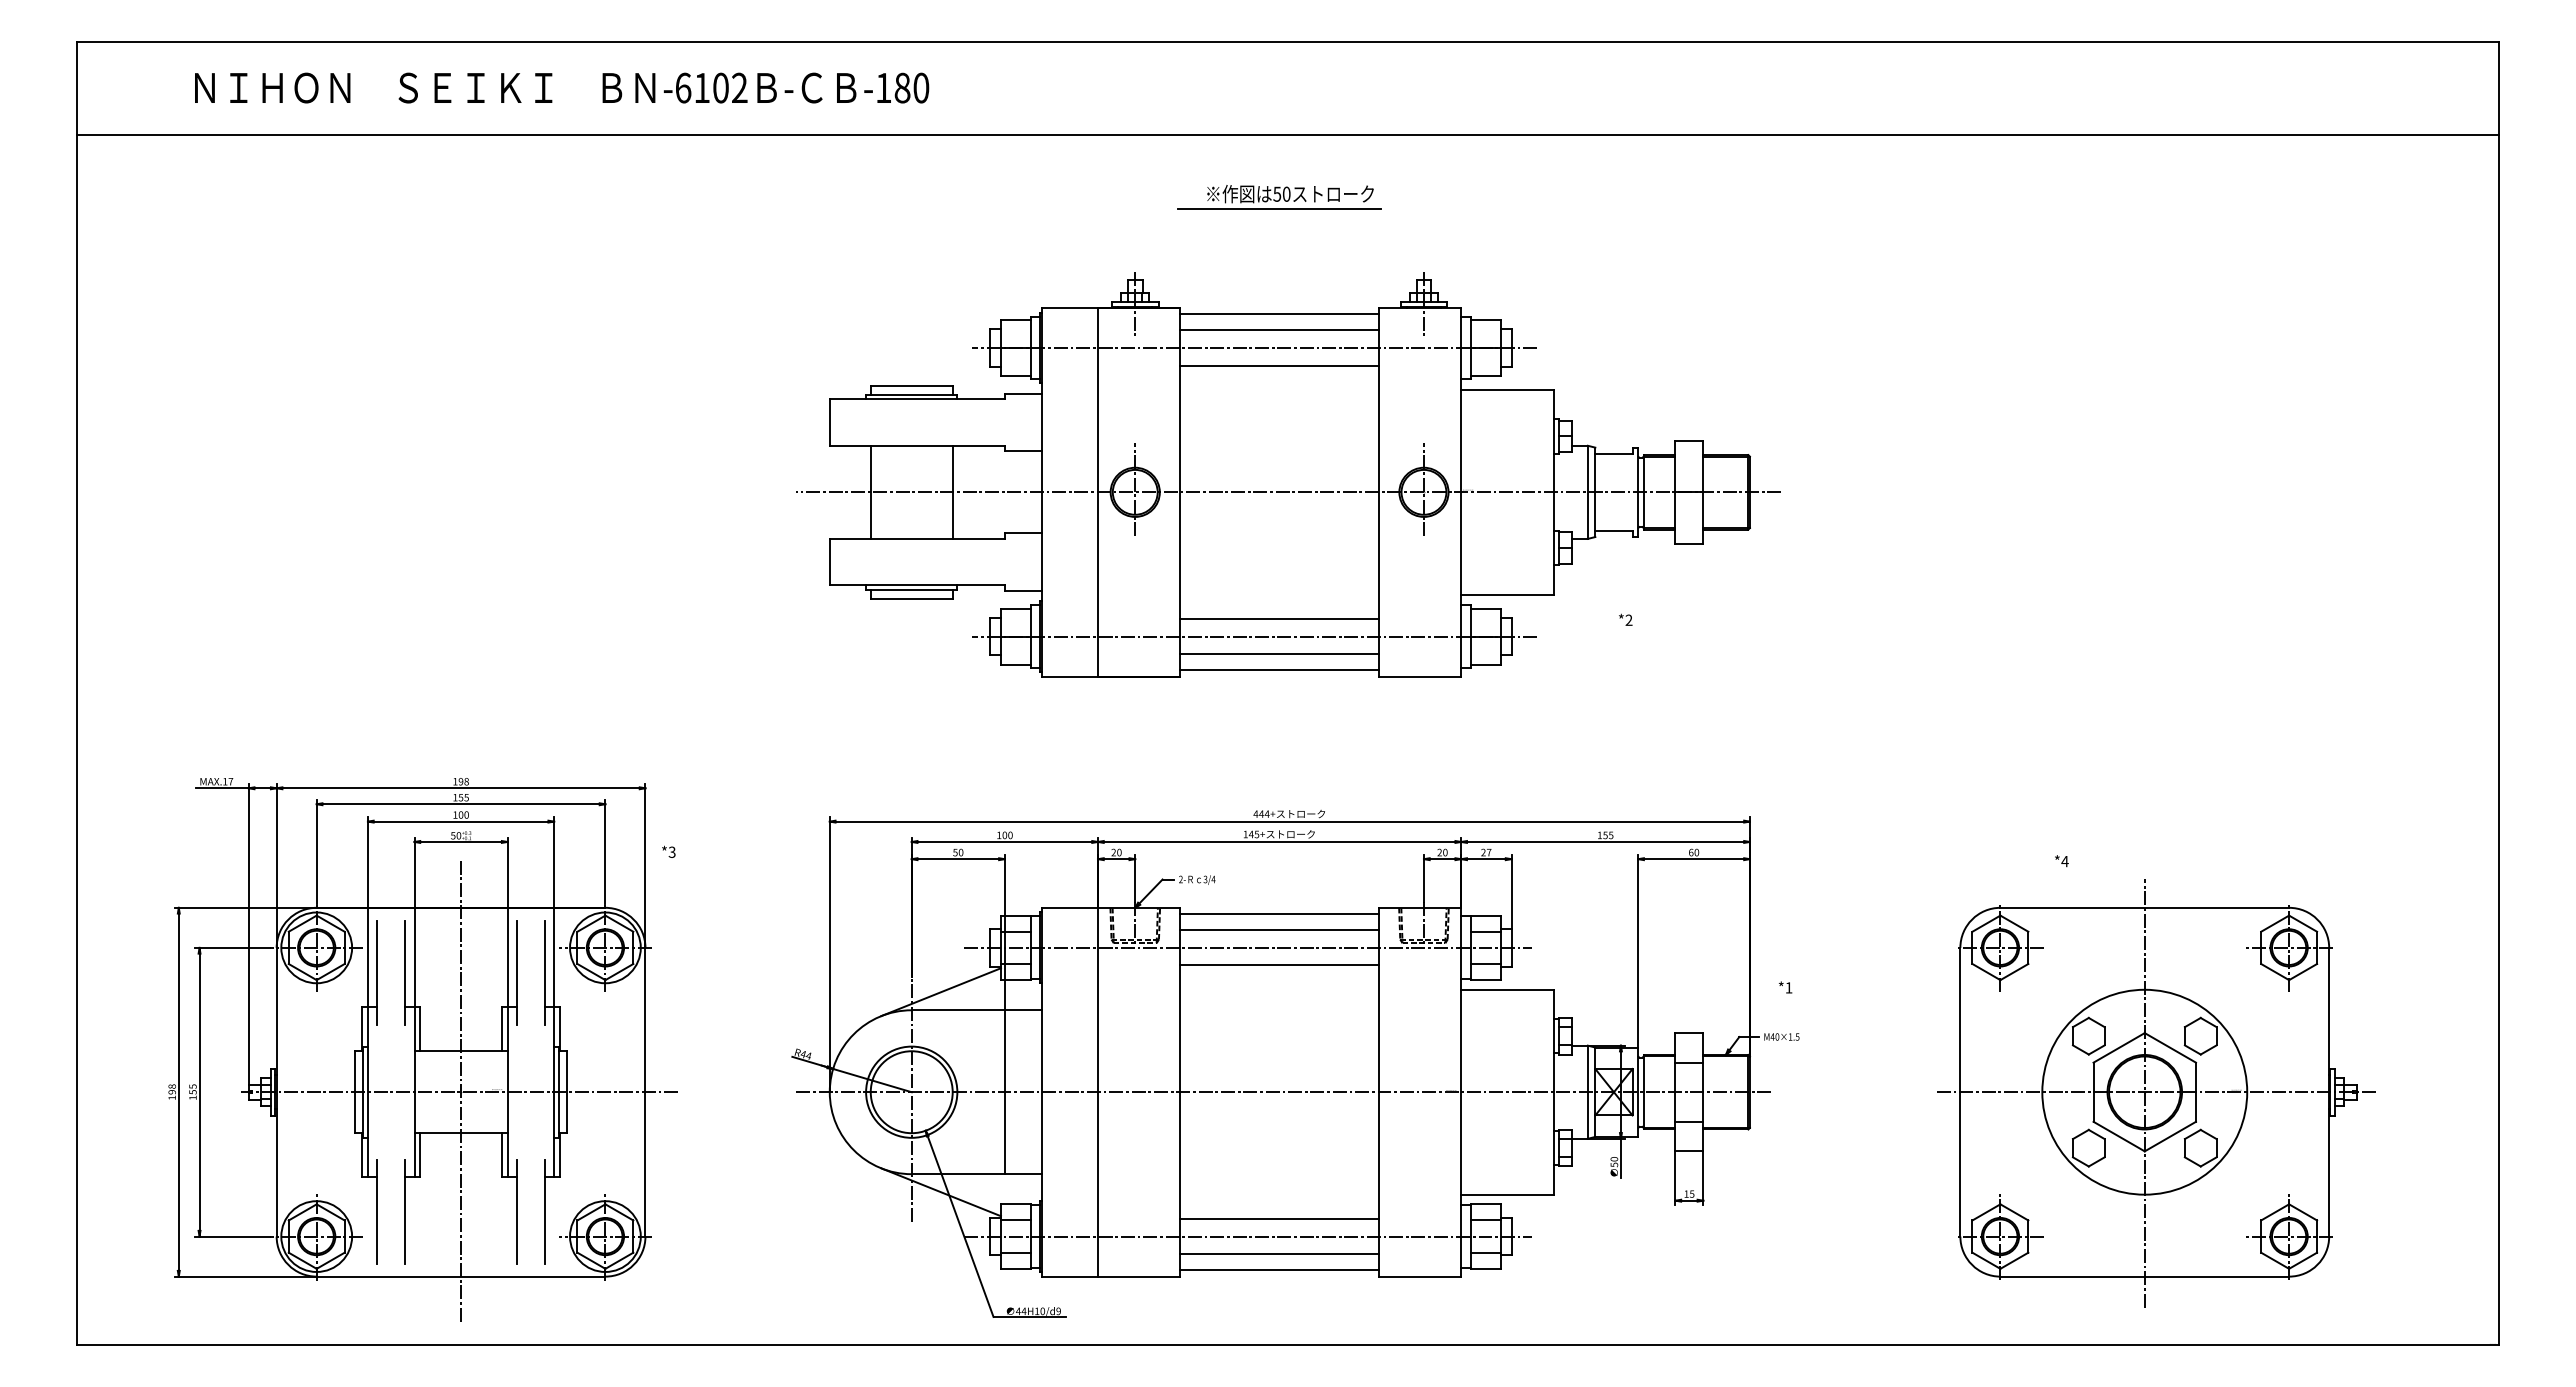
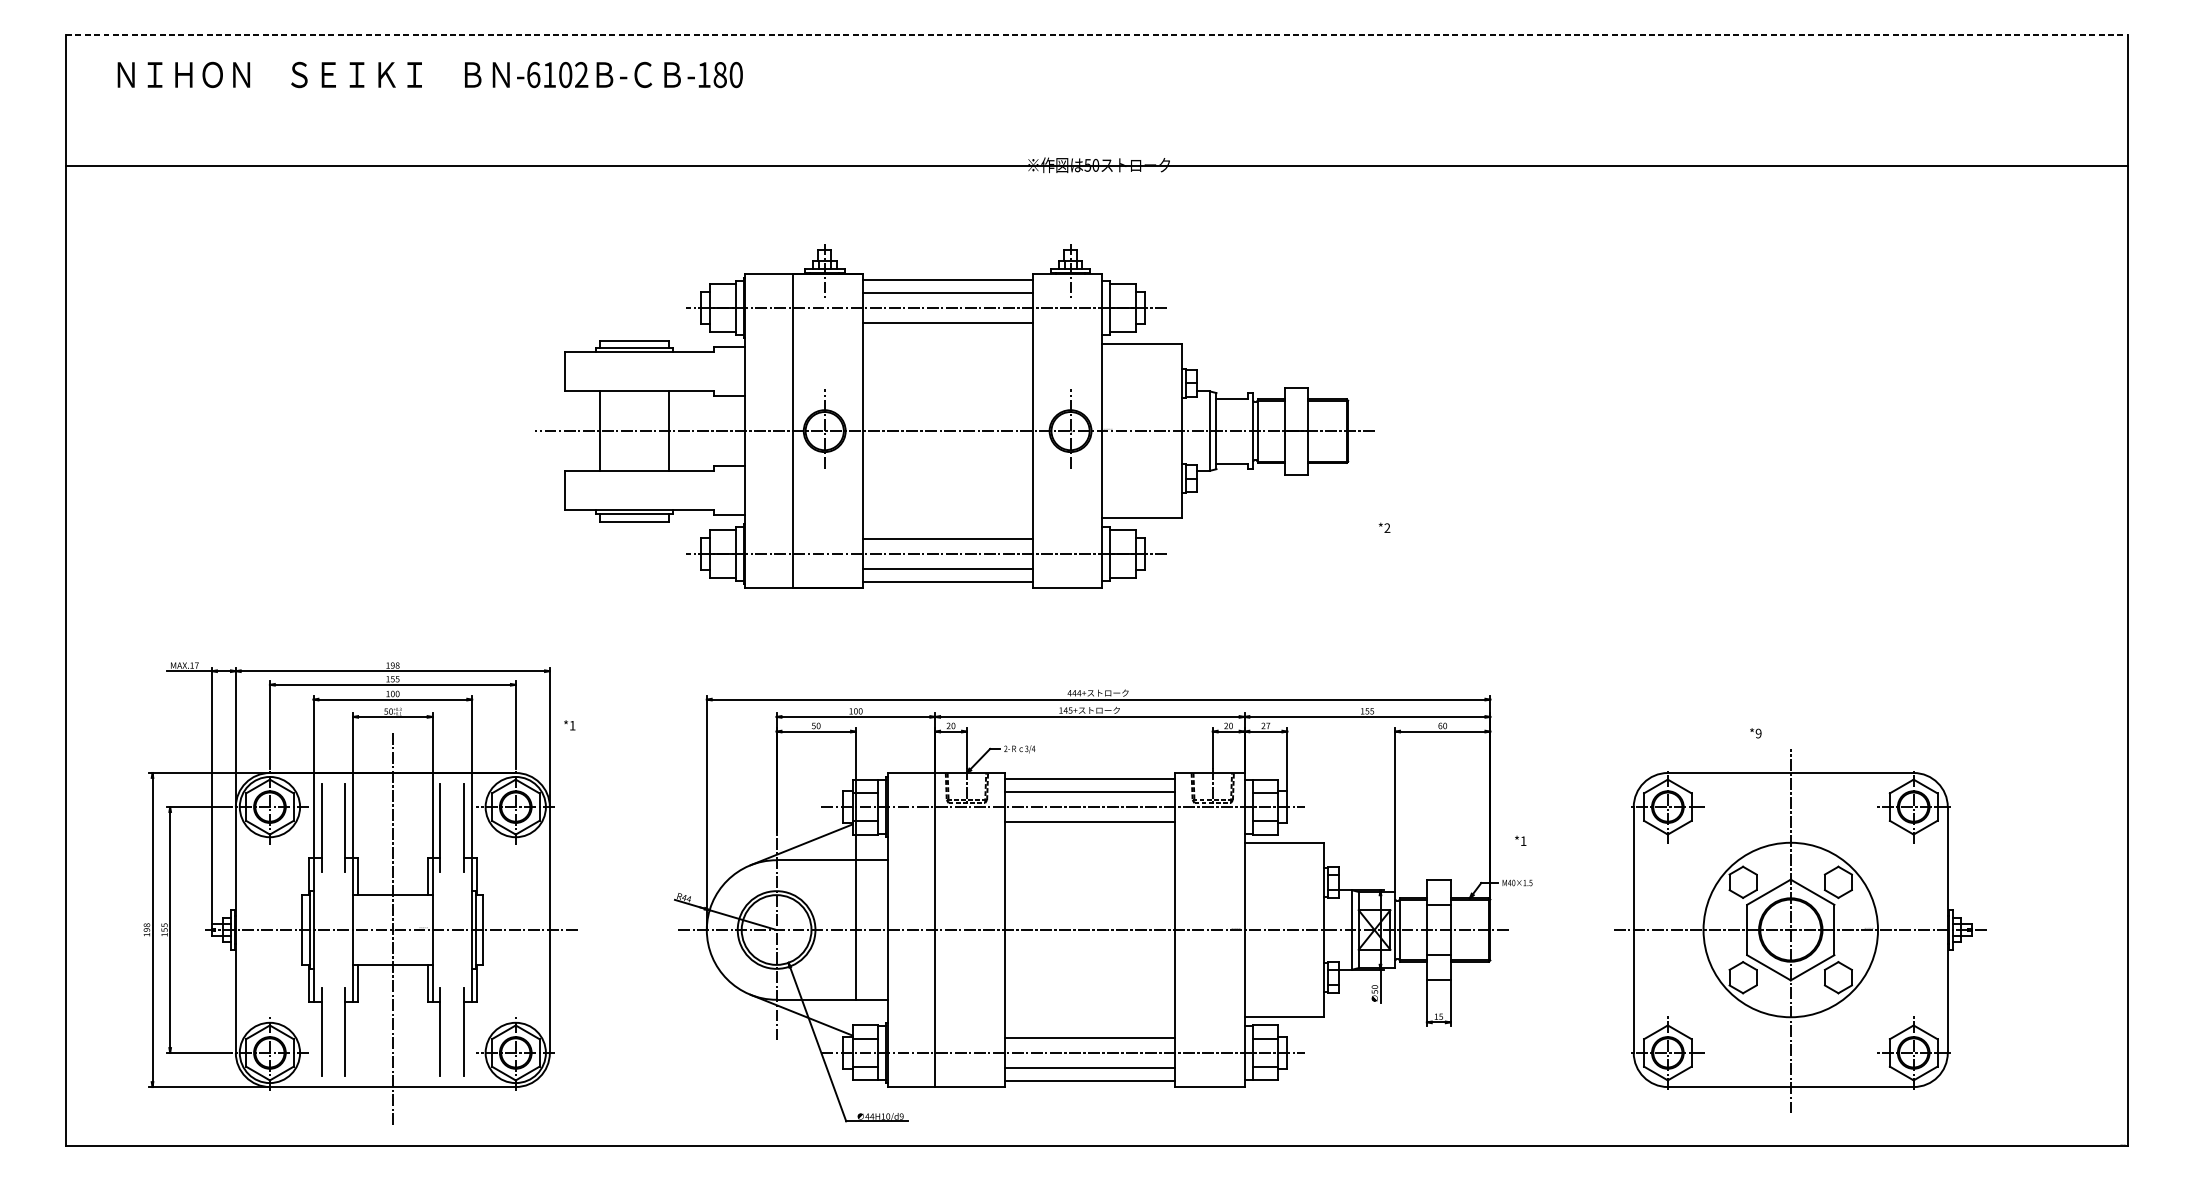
line: (1287, 41) -> (1096, 35), solid -> dashed
text: (562, 87) -> (430, 74), moved
line: (1287, 134) -> (1096, 165), moved
line: (1278, 209) -> (1088, 178), removed
part: (1288, 474) -> (955, 415), moved
text: (671, 851) -> (572, 725), *3 -> *1
text: (2064, 861) -> (1758, 733), *4 -> *9
part: (2156, 1093) -> (1800, 931), moved

